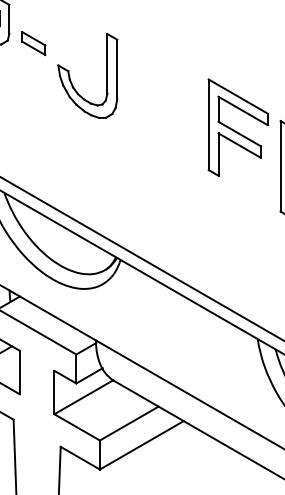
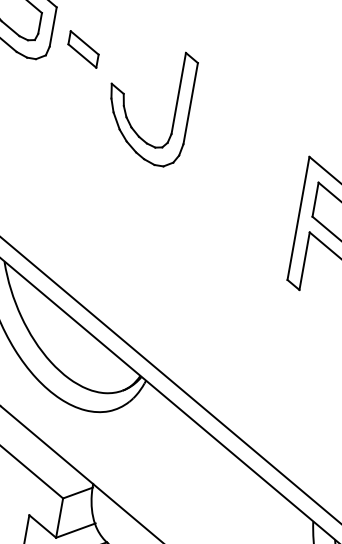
part: (33, 43) -> (83, 49), moved
part: (71, 80) -> (125, 107), moved

